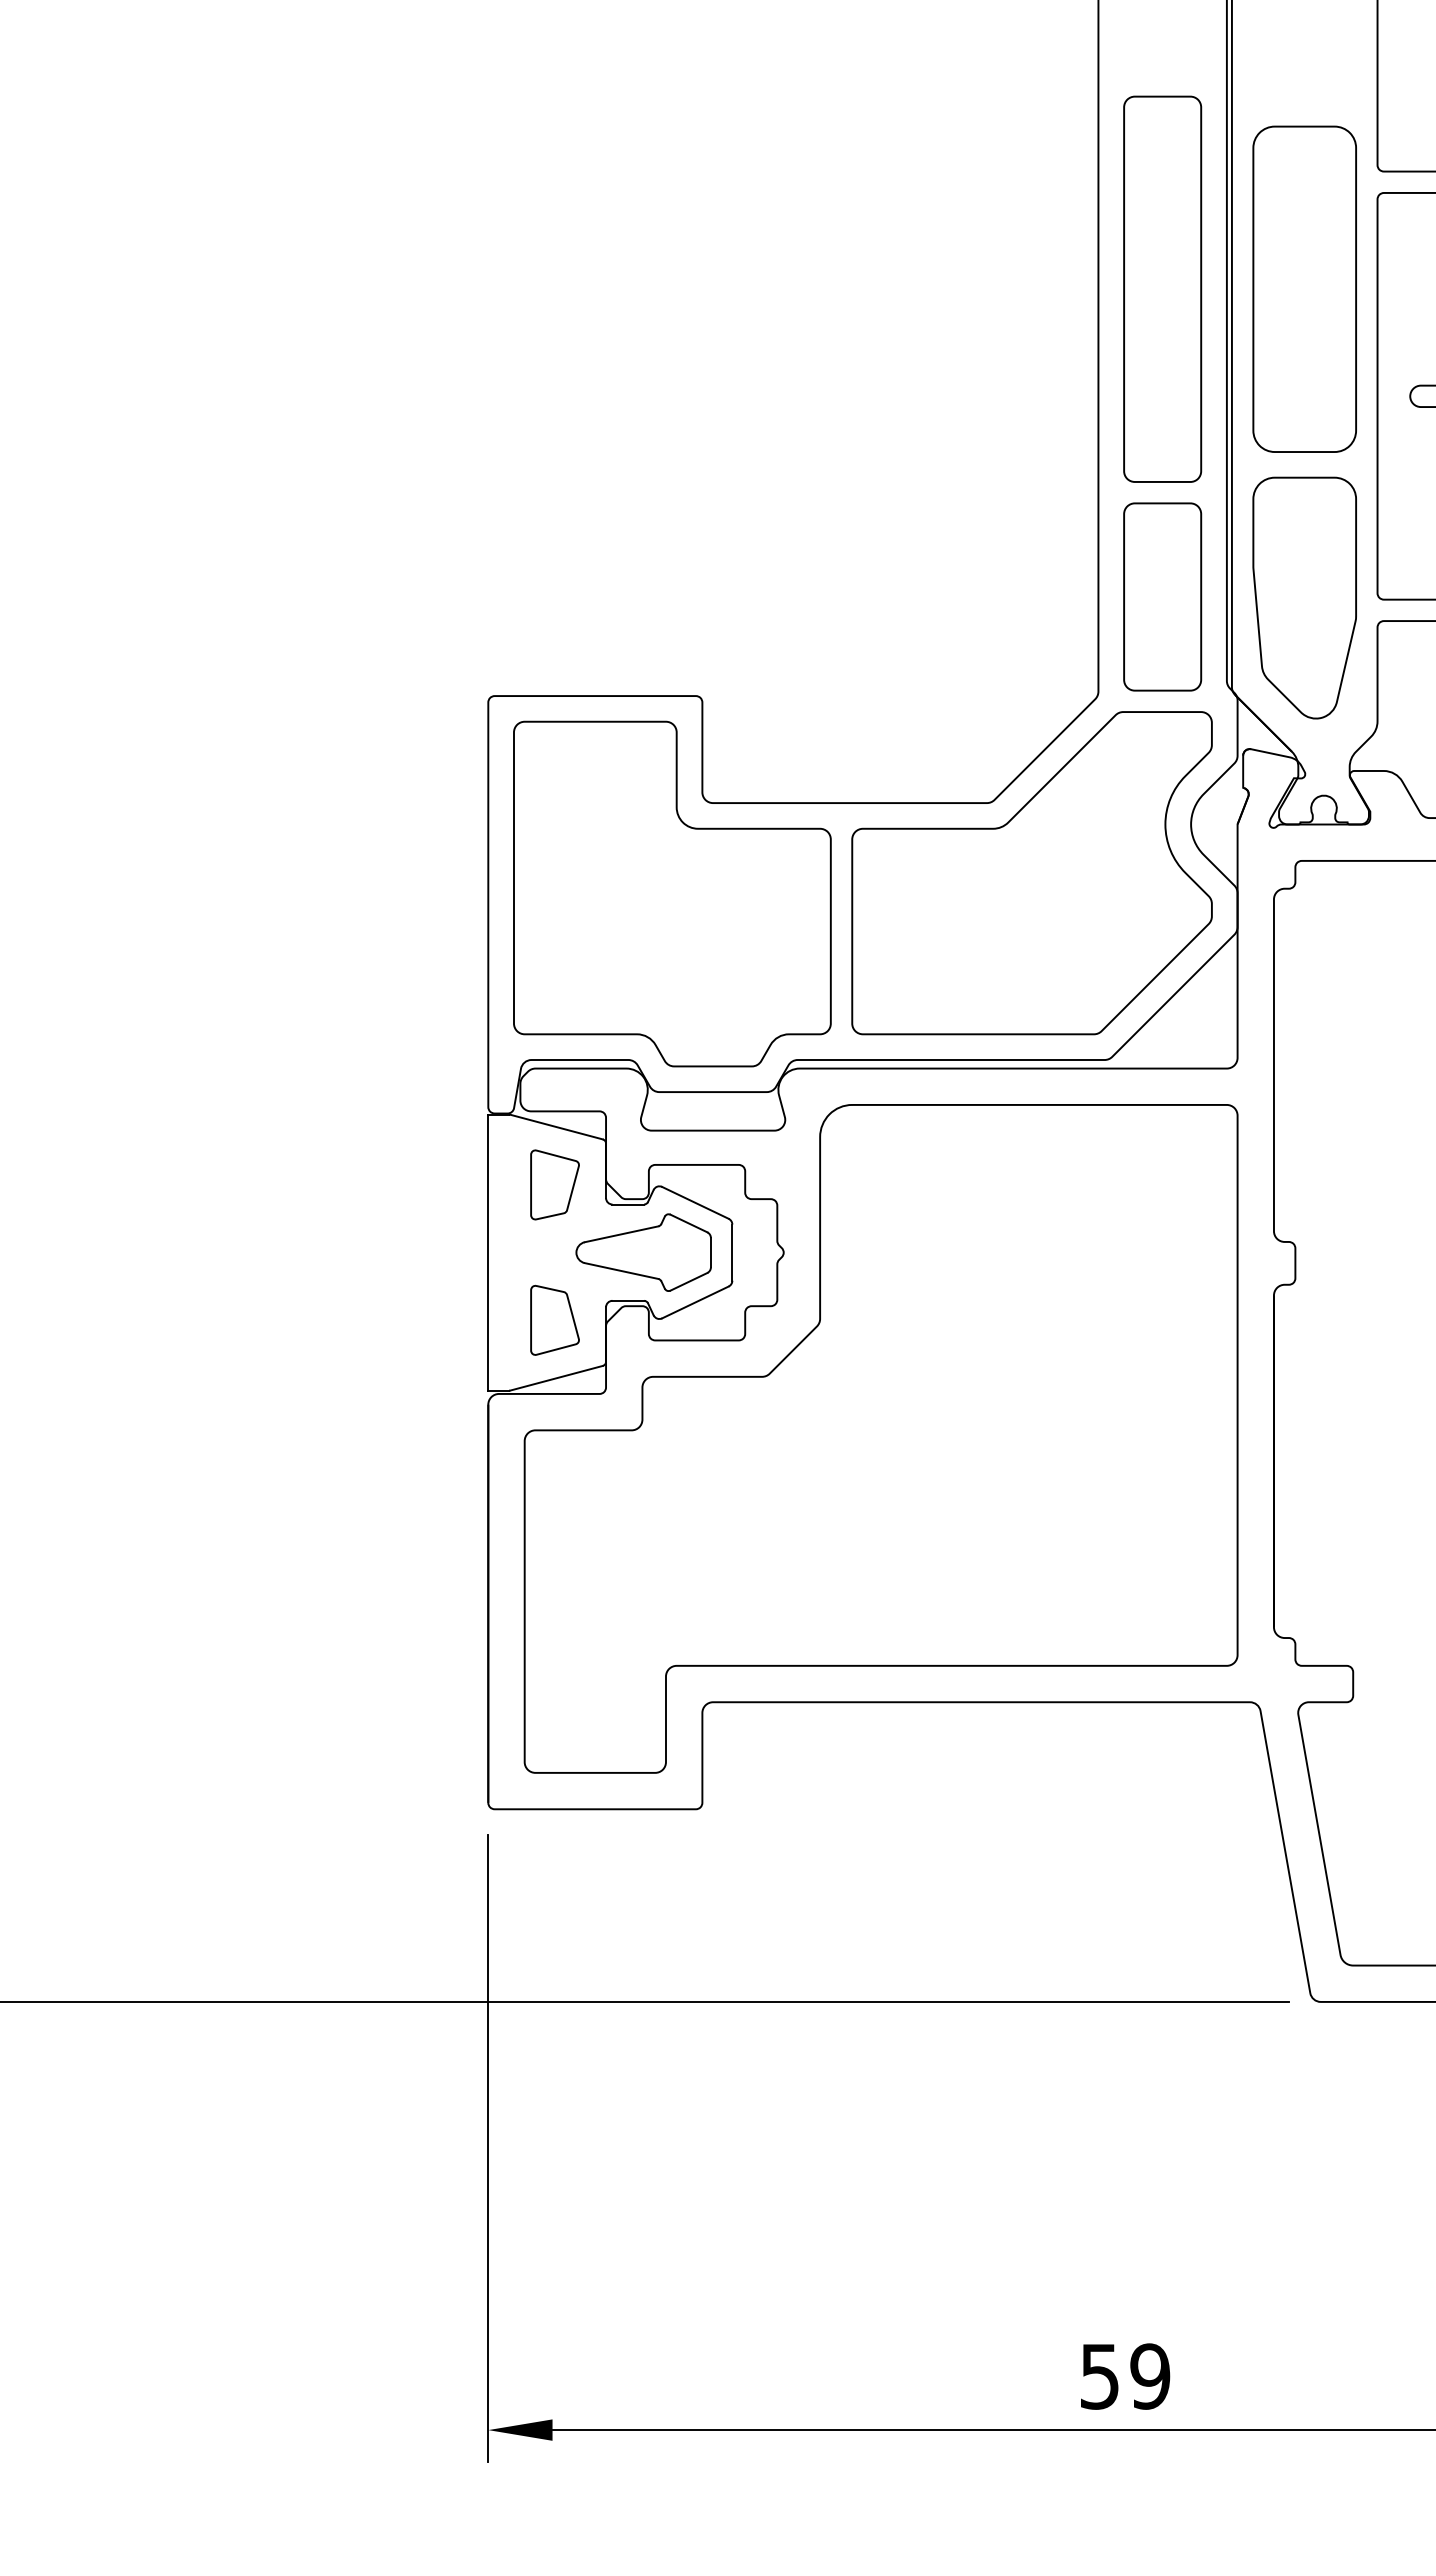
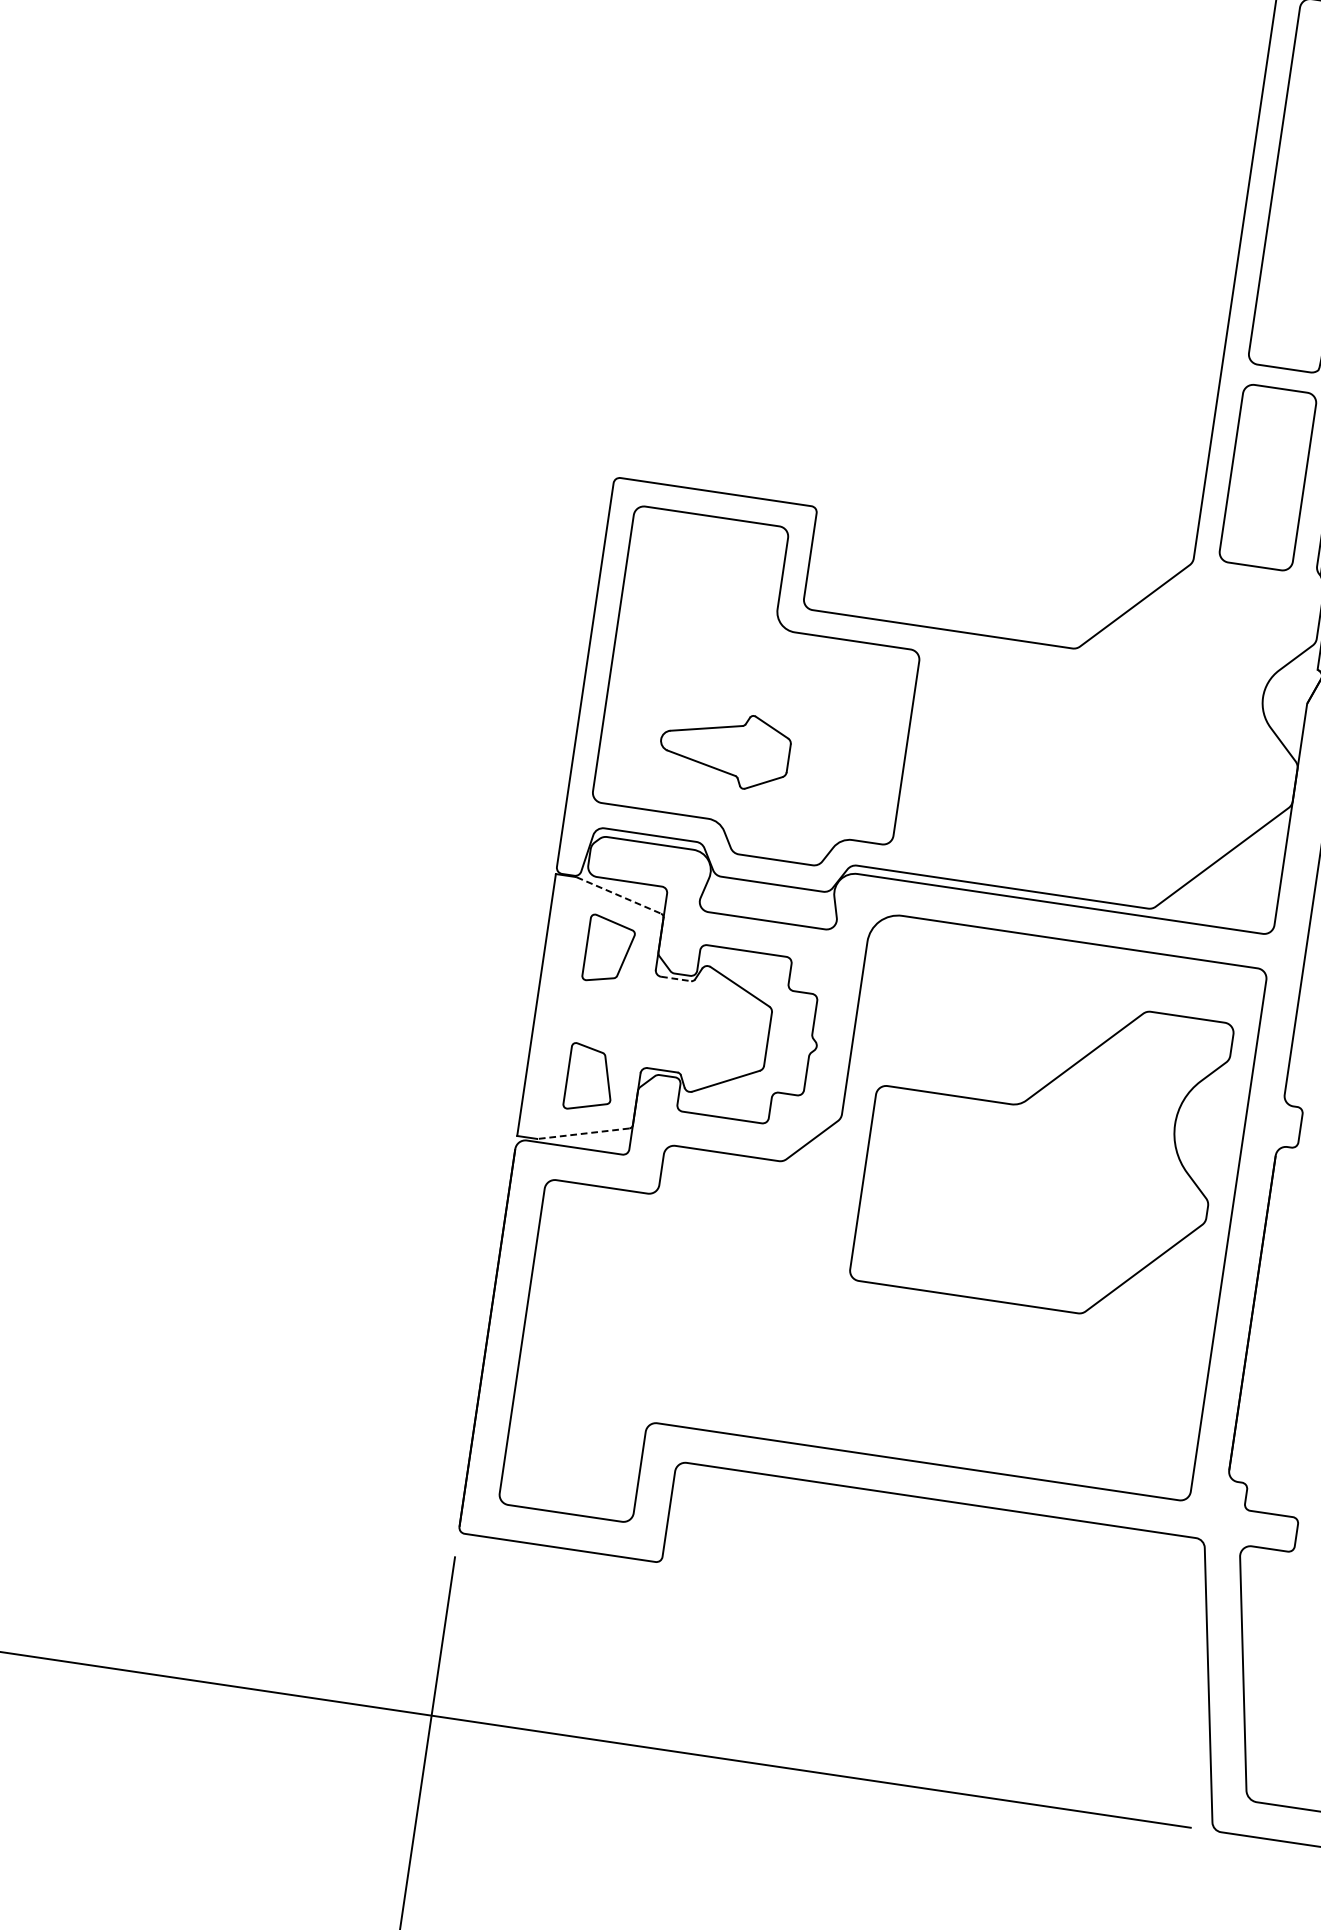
part: (1031, 873) -> (1041, 1152), moved
line: (556, 1127) -> (618, 895), solid -> dashed
line: (628, 1204) -> (676, 978), solid -> dashed
part: (643, 1252) -> (724, 748), moved
line: (556, 1378) -> (583, 1133), solid -> dashed

